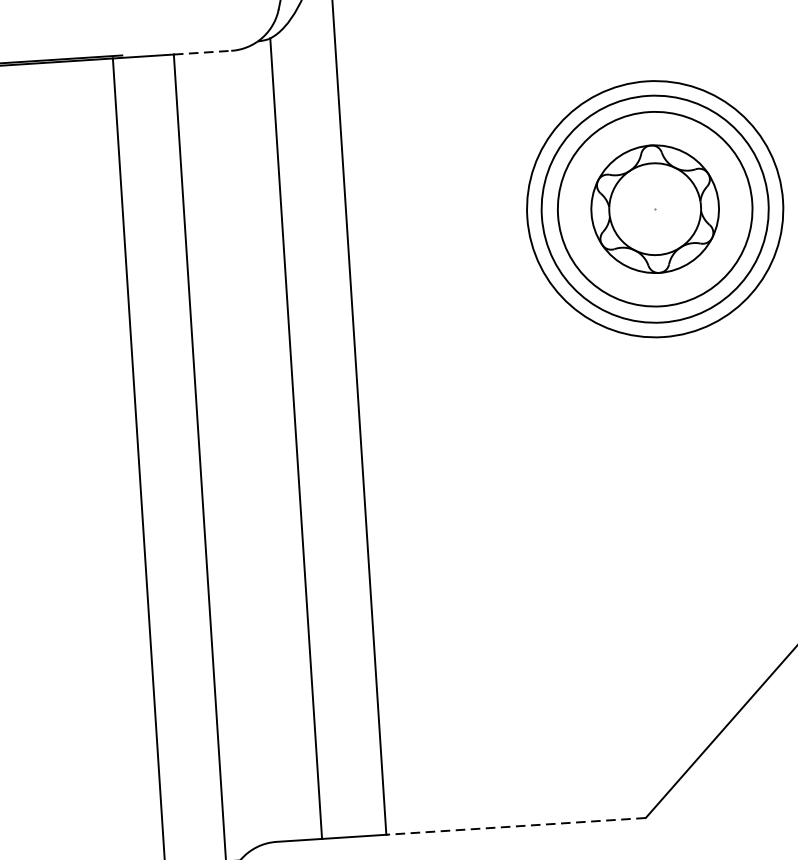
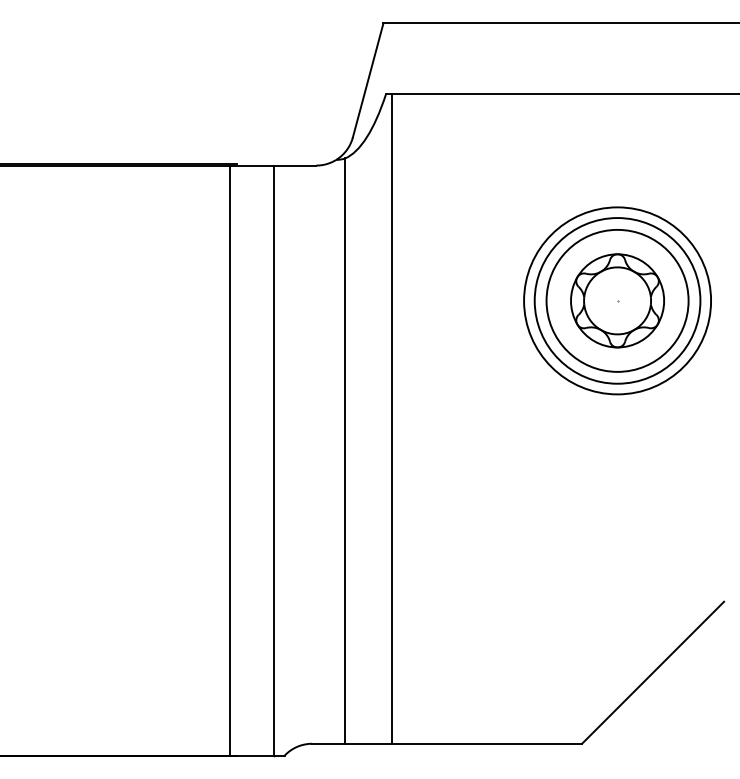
line: (202, 52) -> (295, 165), dashed -> solid
line: (516, 825) -> (487, 743), dashed -> solid

